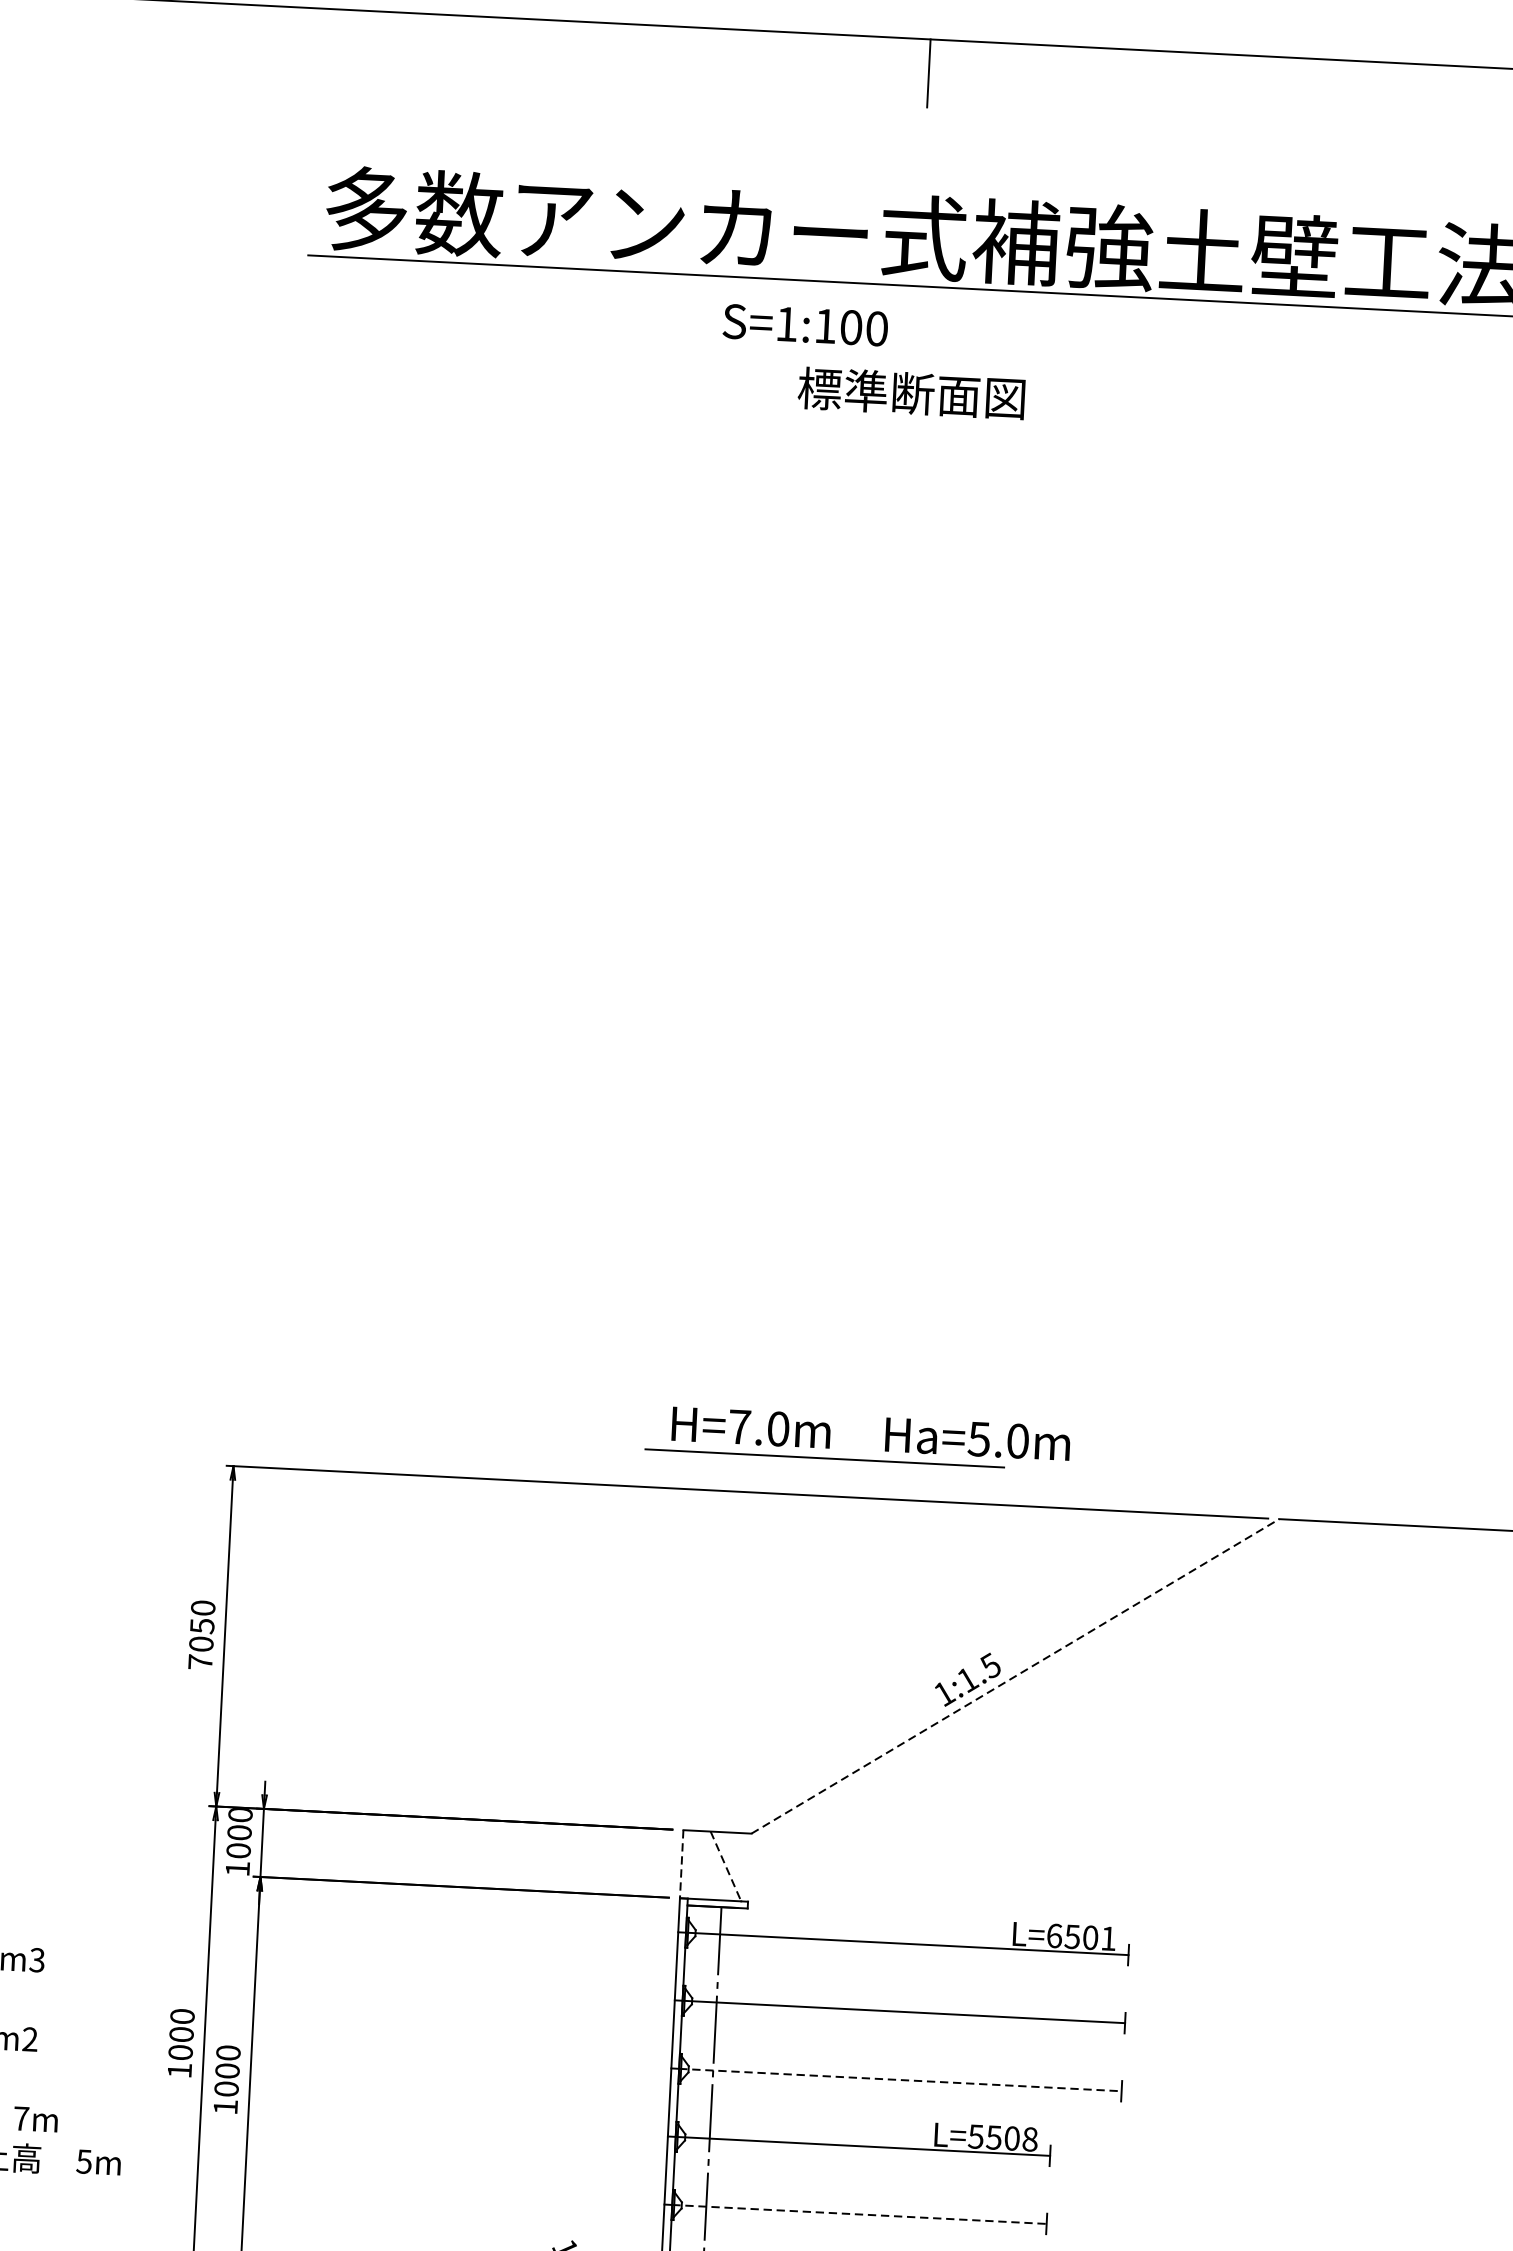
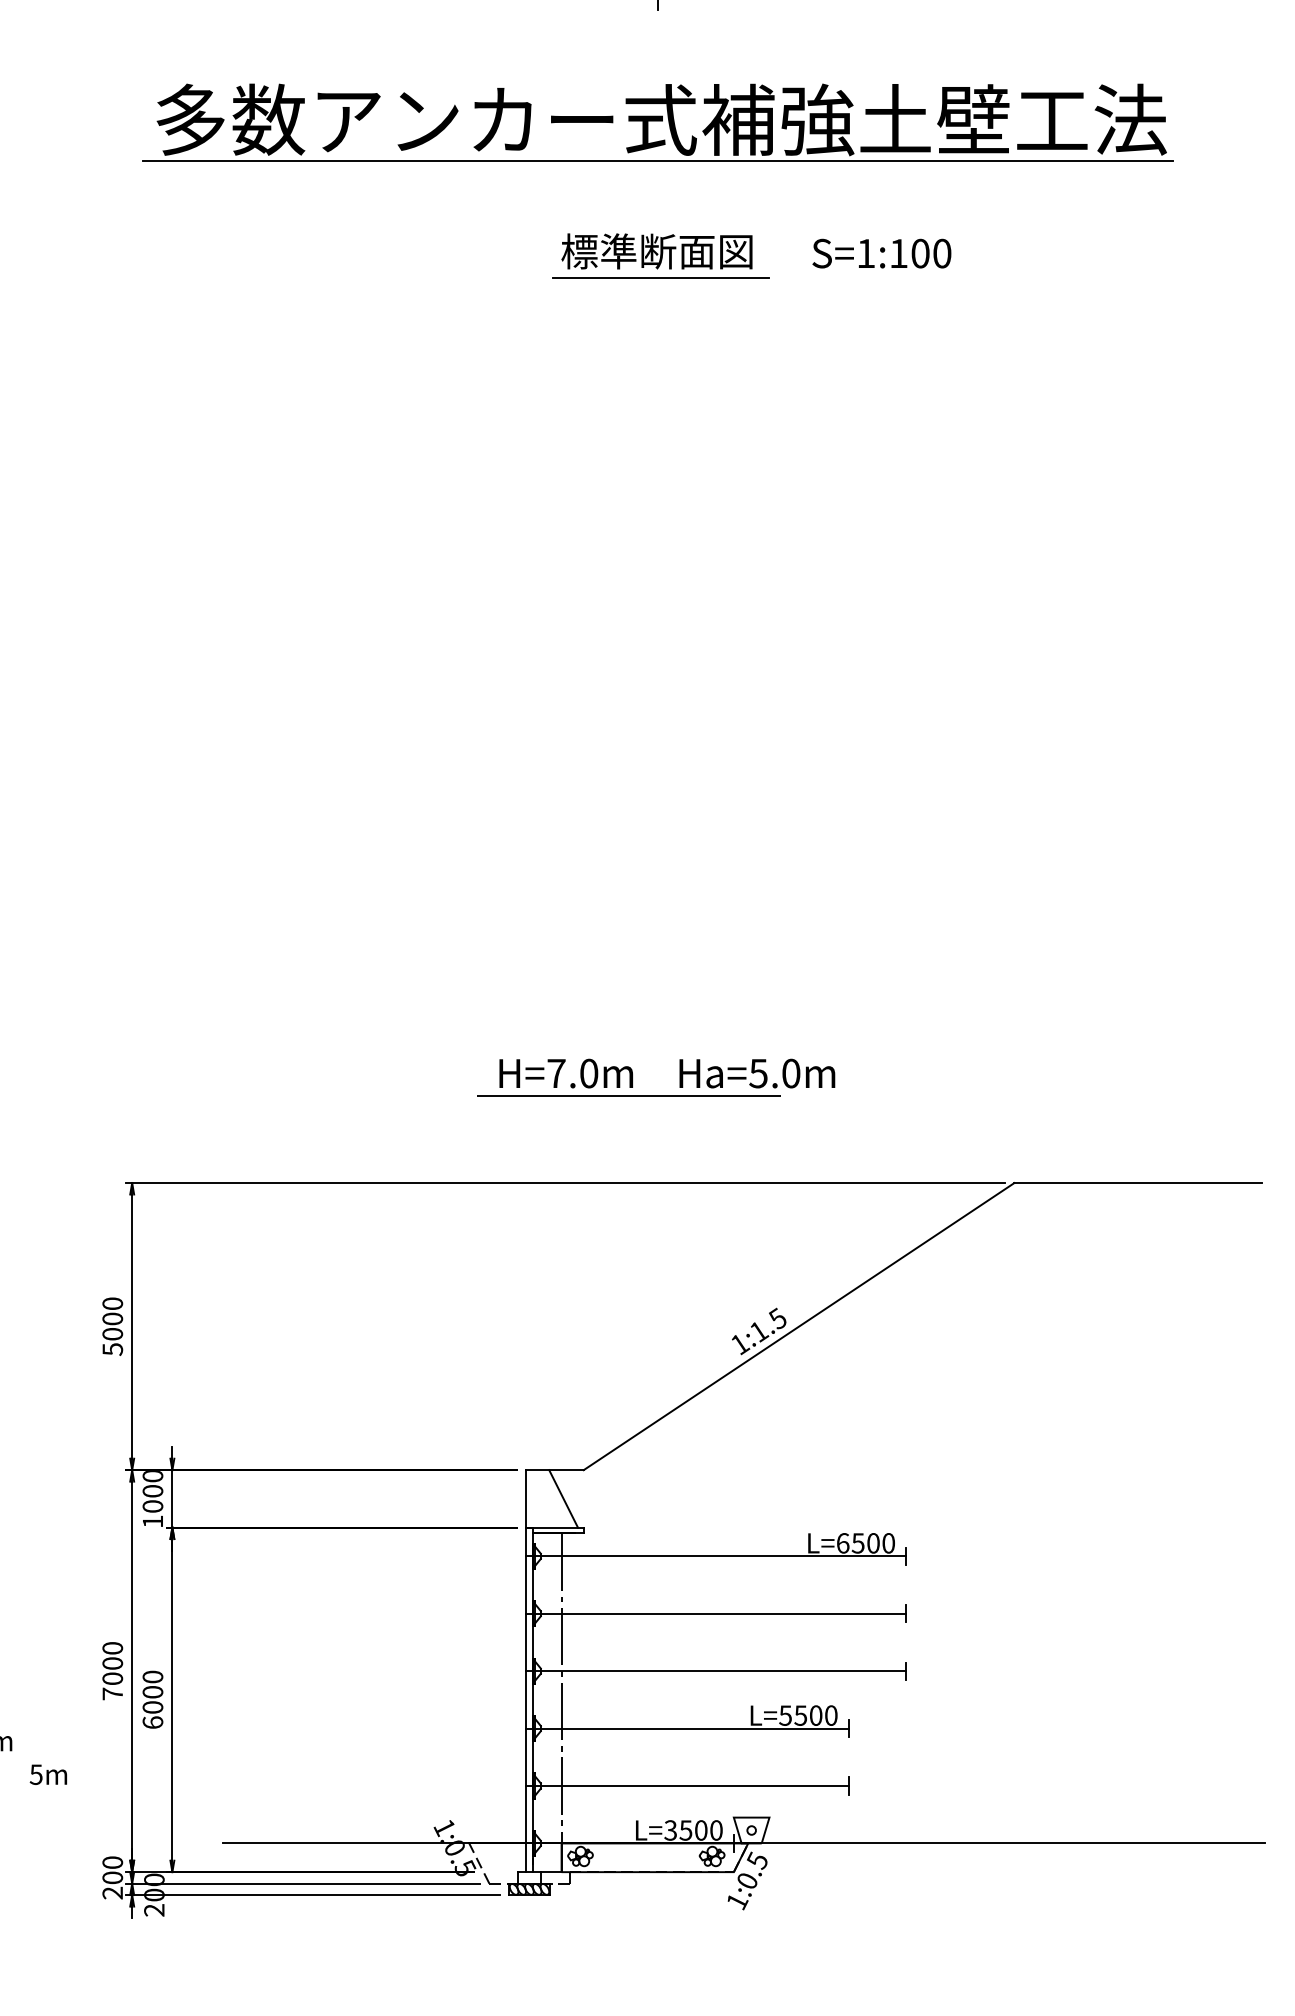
text: (805, 325) -> (881, 253), moved
line: (914, 424) -> (660, 277), added
part: (856, 1459) -> (656, 1095), moved
text: (201, 1644) -> (112, 1334), 7050 -> 5000
line: (1015, 1676) -> (799, 1326), dashed -> solid
line: (681, 1863) -> (526, 1498), dashed -> solid
line: (725, 1867) -> (563, 1499), dashed -> solid
text: (1108, 1938) -> (888, 1543), L=6501 -> L=6500
text: (179, 2070) -> (112, 1693), 1000 -> 7000
line: (900, 2080) -> (719, 1671), dashed -> solid
text: (225, 2106) -> (152, 1722), 1000 -> 6000
text: (1030, 2139) -> (831, 1715), L=5508 -> L=5500
line: (859, 2215) -> (690, 1786), dashed -> solid

